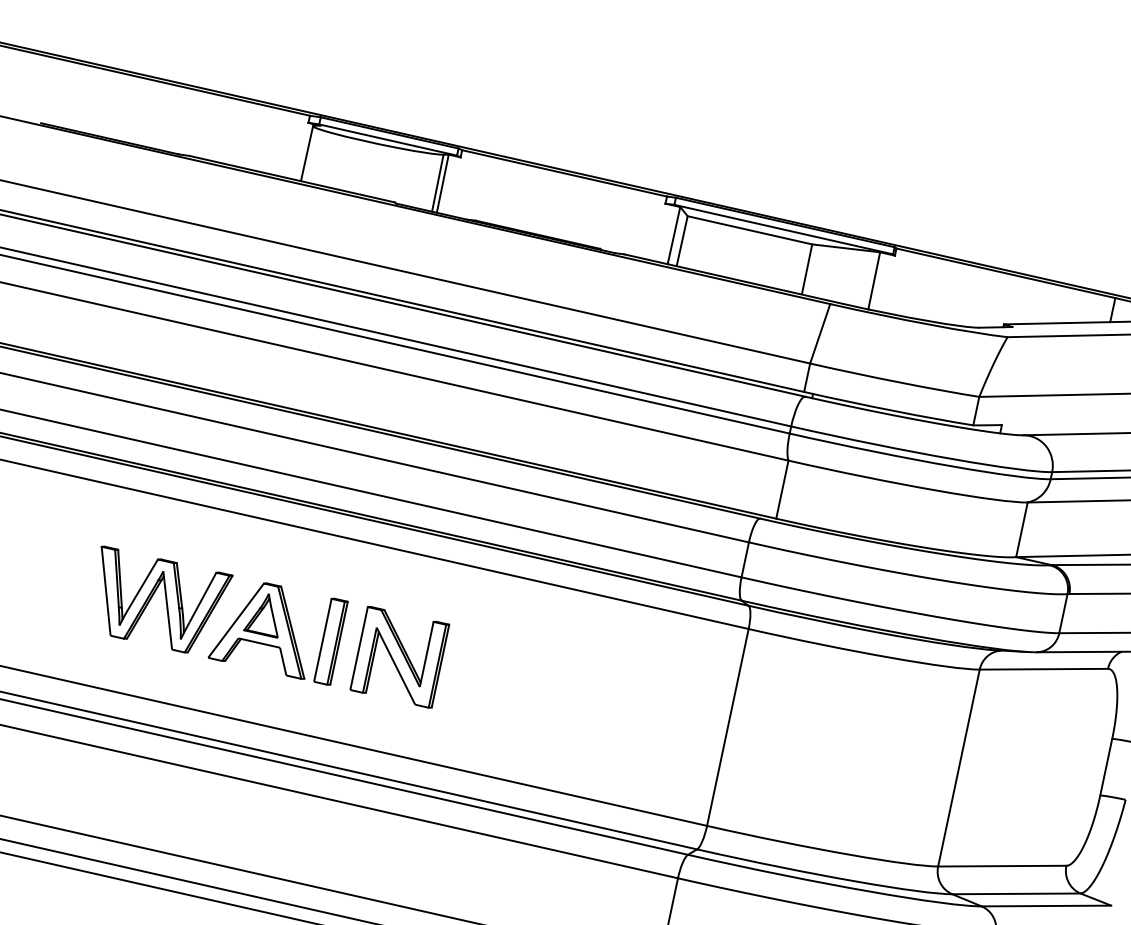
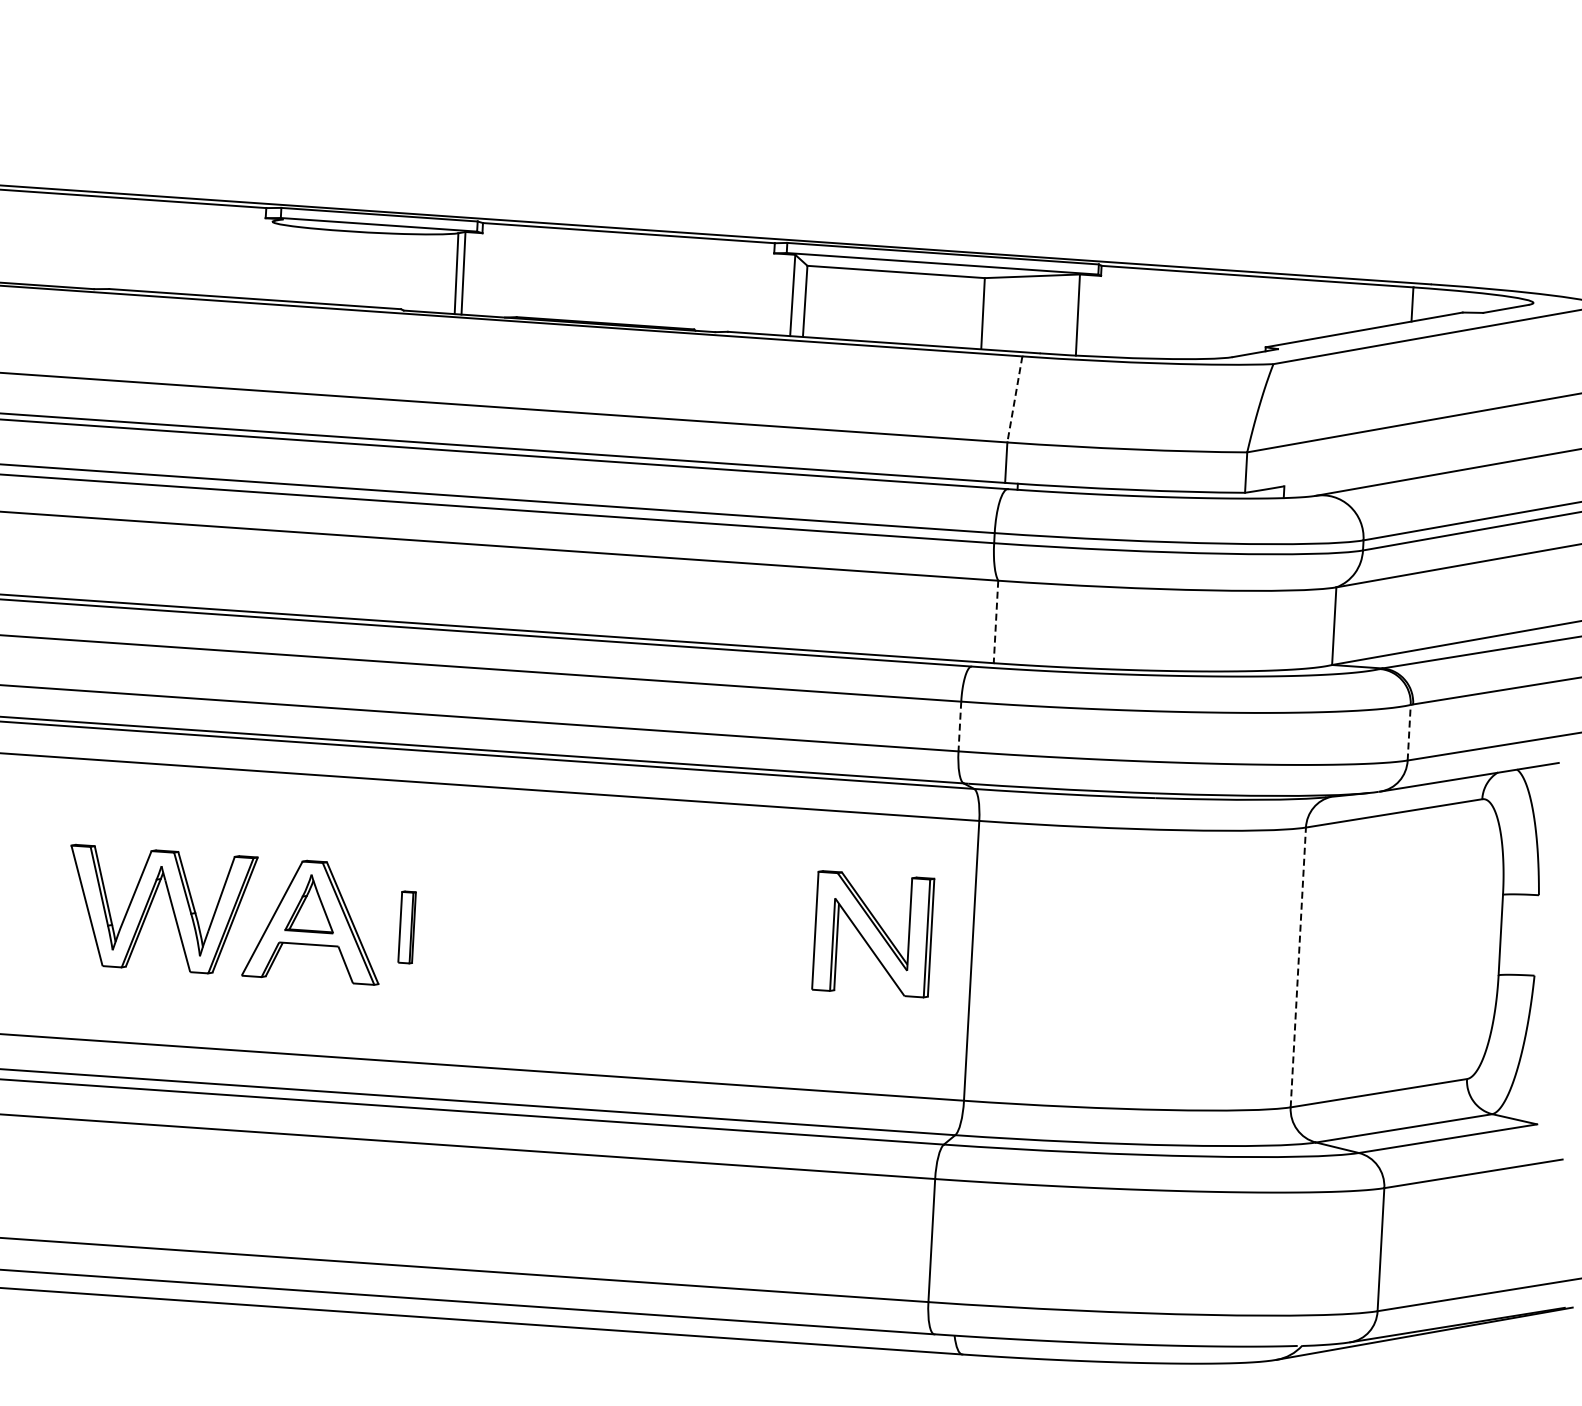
line: (306, 153) -> (269, 260), removed
line: (819, 333) -> (1014, 399), solid -> dashed
line: (781, 489) -> (995, 622), solid -> dashed
line: (744, 559) -> (959, 726), solid -> dashed
line: (1063, 613) -> (1409, 732), solid -> dashed
part: (330, 641) -> (406, 927), size x0.6
part: (399, 657) -> (873, 934), moved
line: (959, 767) -> (1298, 966), solid -> dashed

